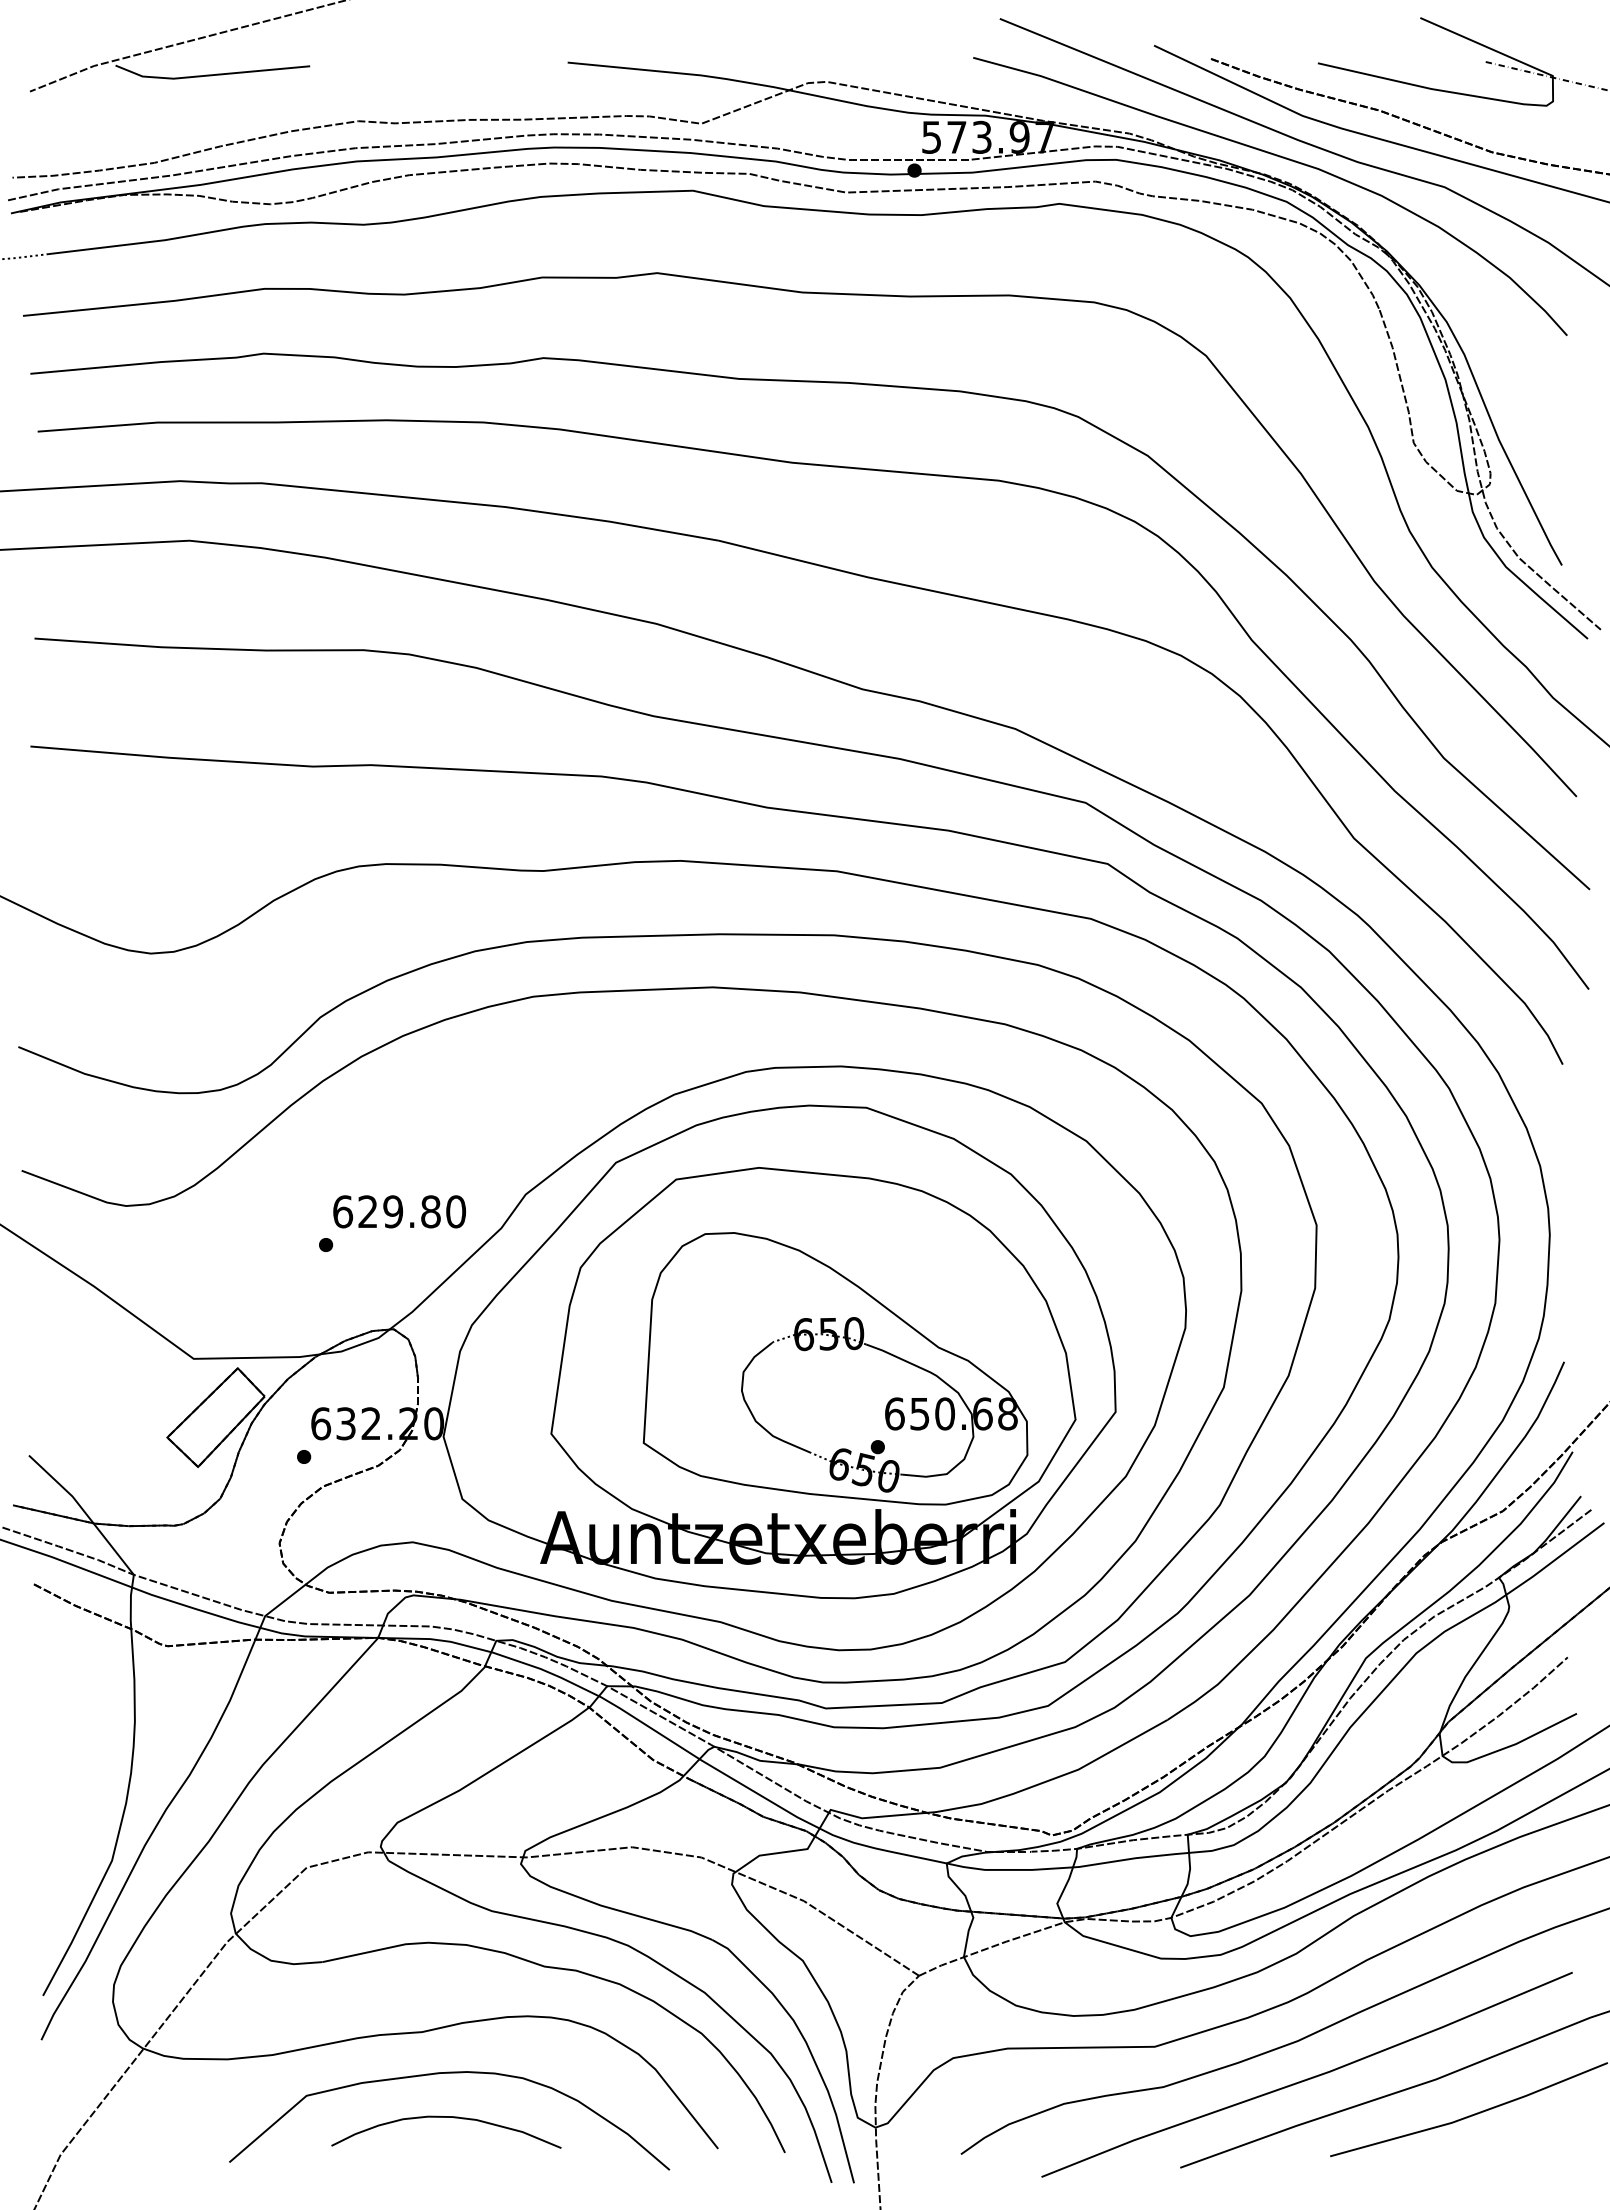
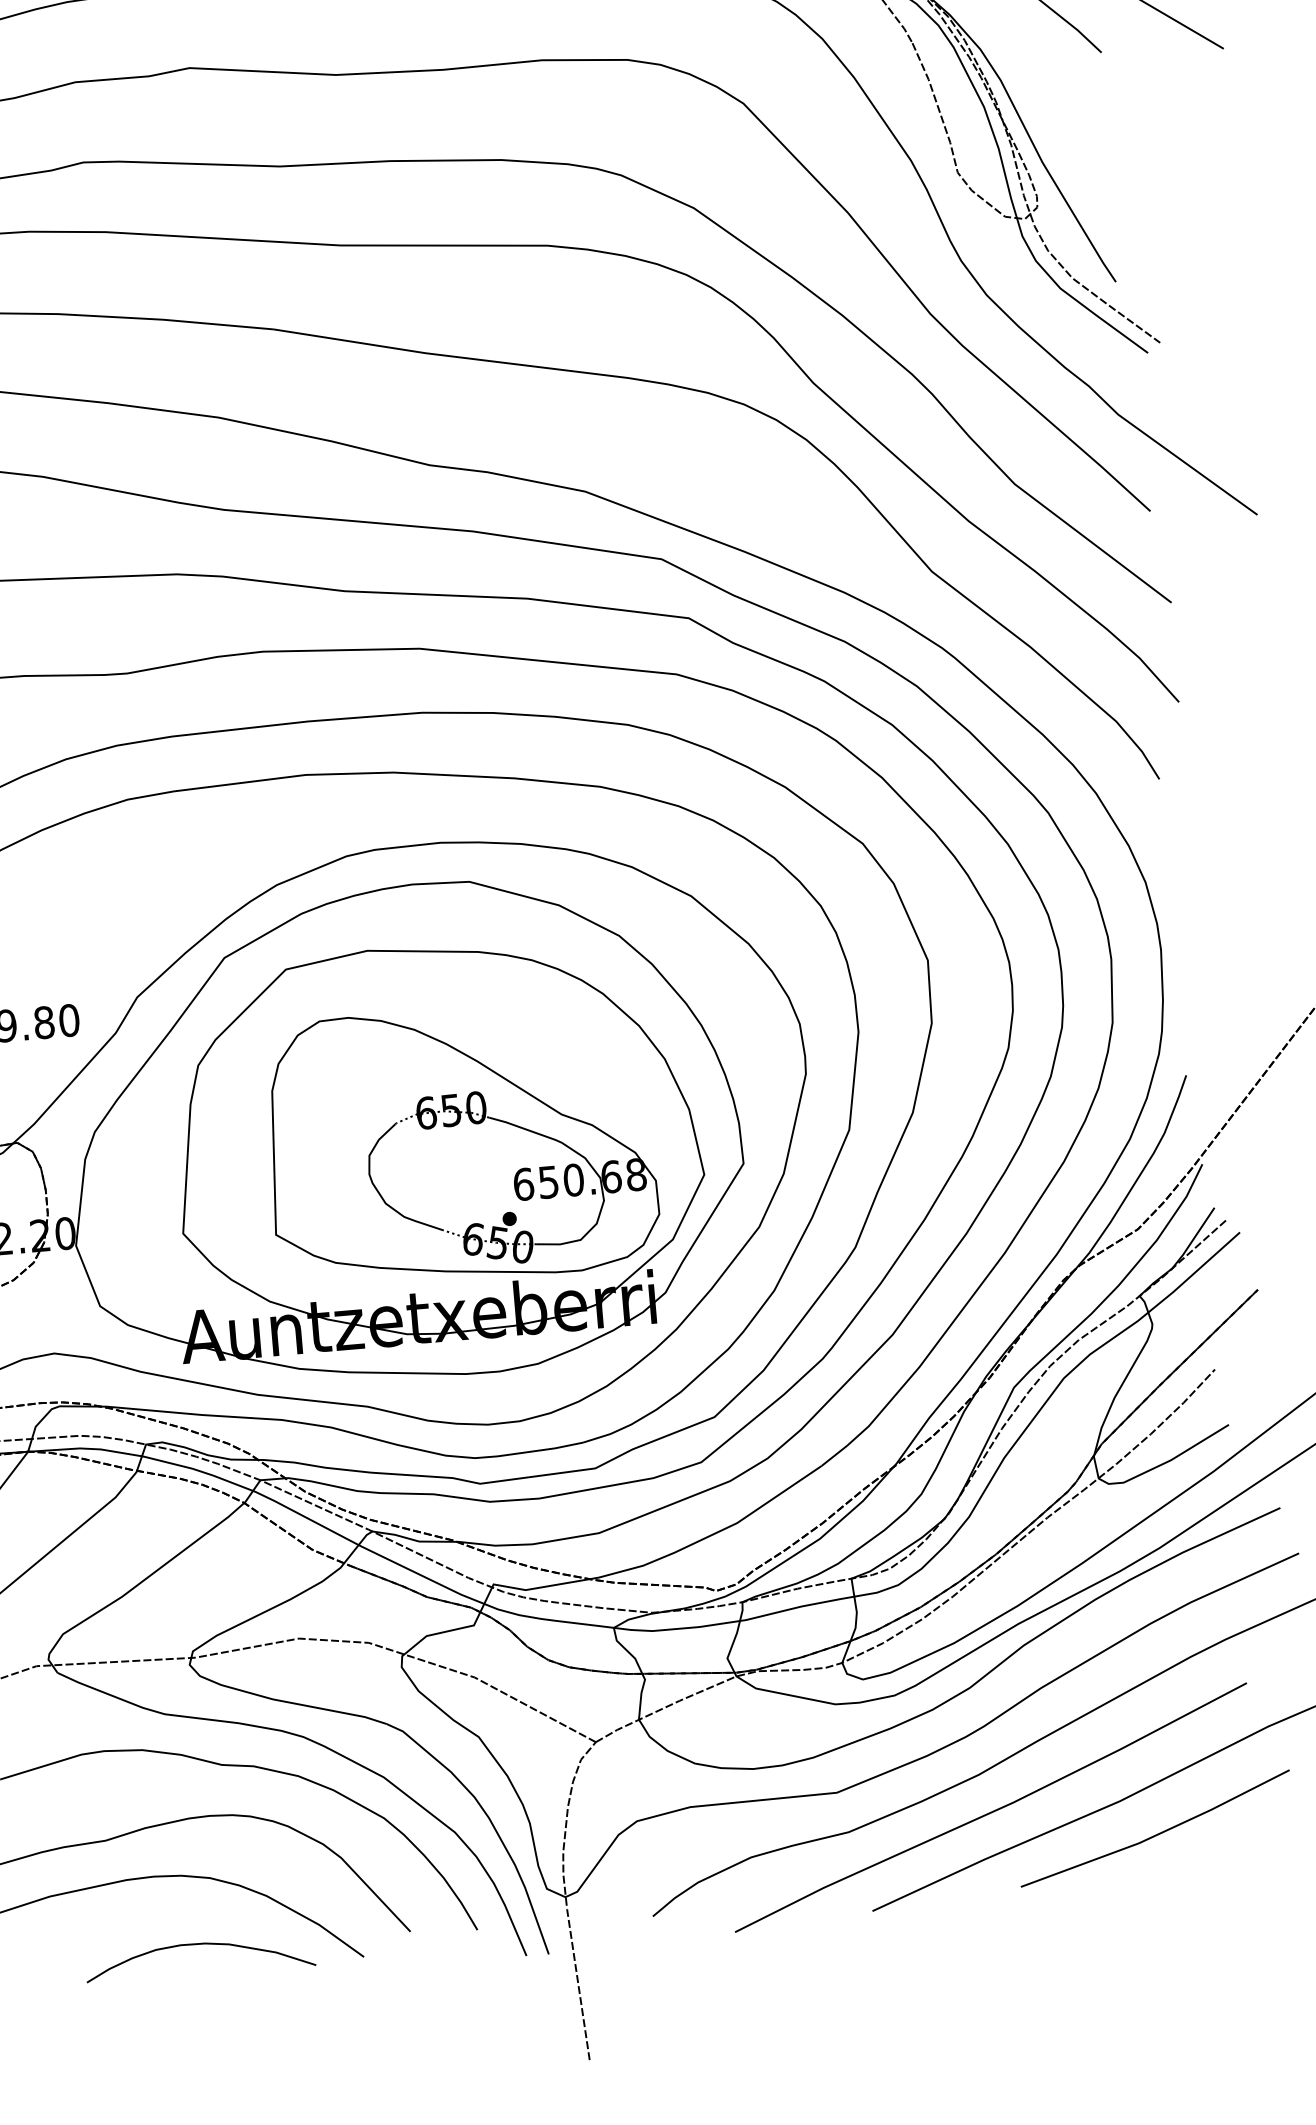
curve: (446, 2117) -> (199, 1944), moved

